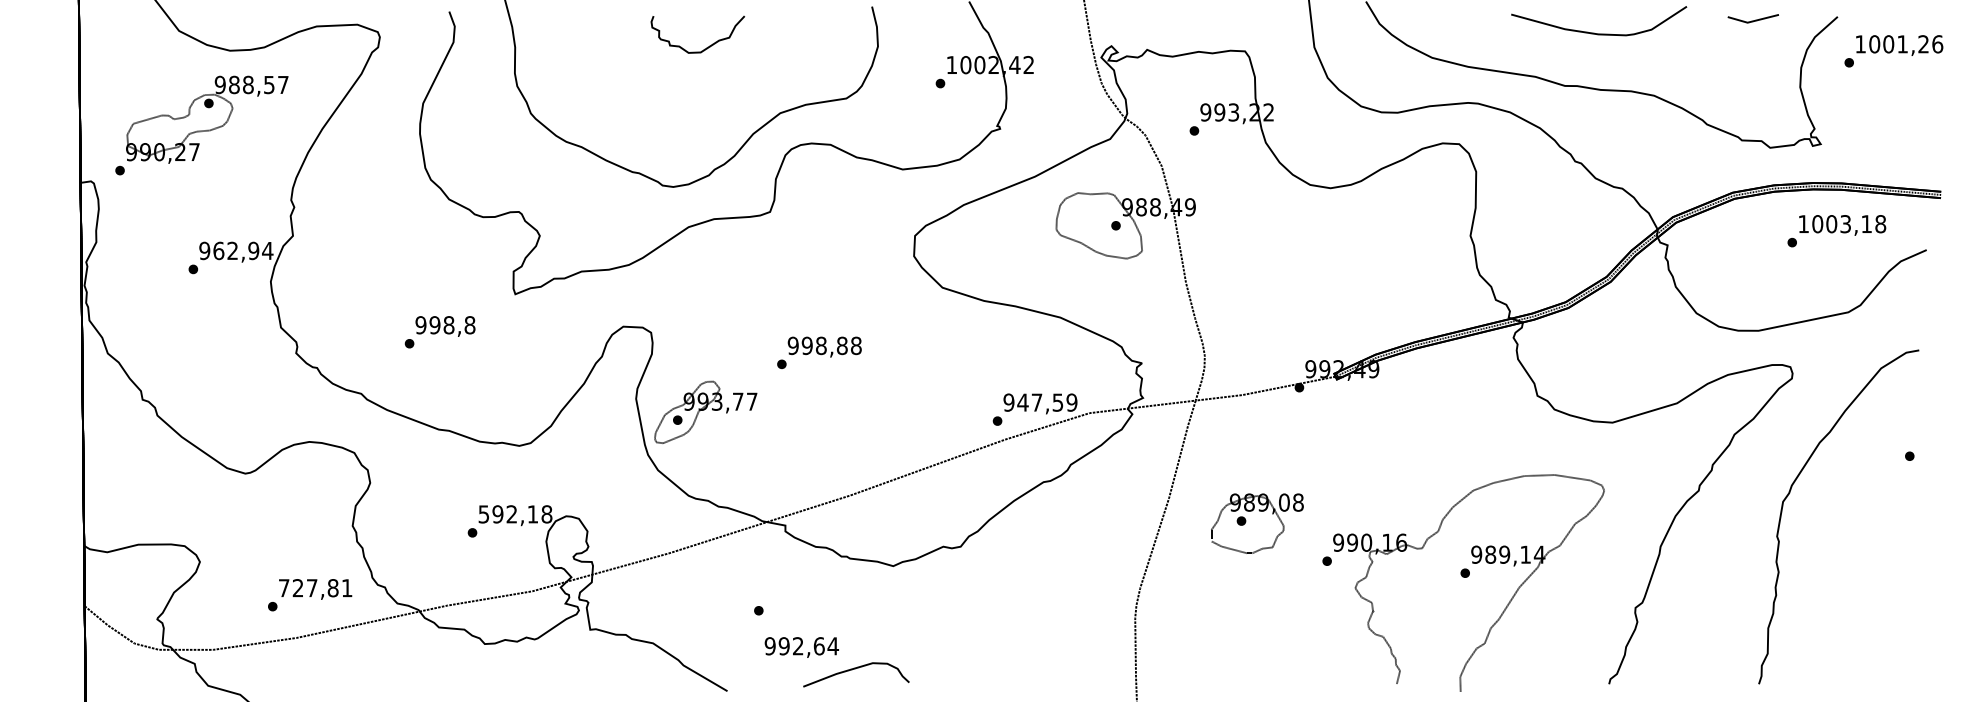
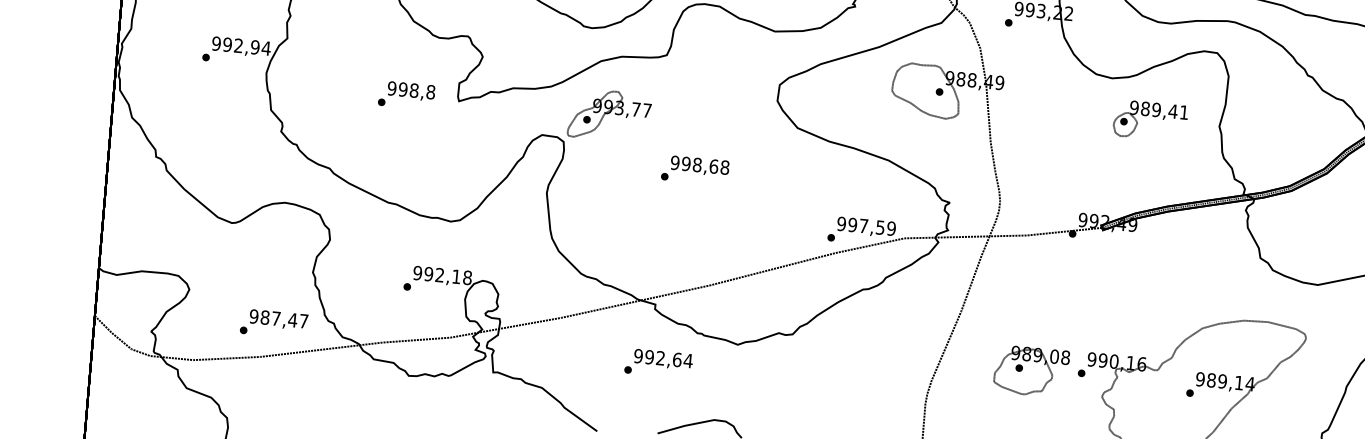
part: (1383, 236) -> (1150, 120), added
text: (218, 250) -> (227, 44), 962,94 -> 992,94
text: (439, 332) -> (406, 95), moved
text: (842, 345) -> (714, 166), 998,88 -> 998,68
text: (1022, 402) -> (852, 224), 947,59 -> 997,59
part: (705, 411) -> (609, 114), moved
text: (483, 514) -> (417, 273), 592,18 -> 992,18
part: (1246, 521) -> (1023, 368), moved
text: (315, 588) -> (278, 319), 727,81 -> 987,47
text: (801, 647) -> (663, 359), moved

